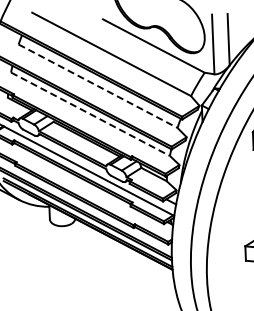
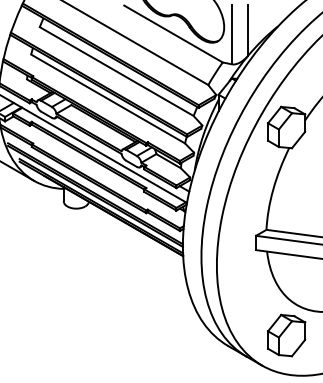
line: (97, 86) -> (116, 71), dashed -> solid
line: (90, 114) -> (108, 99), dashed -> solid

